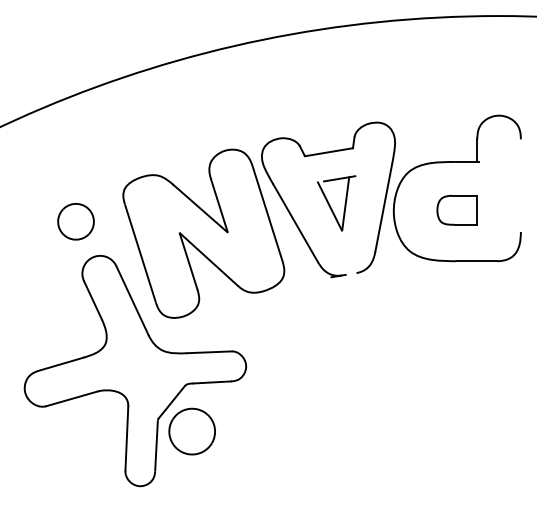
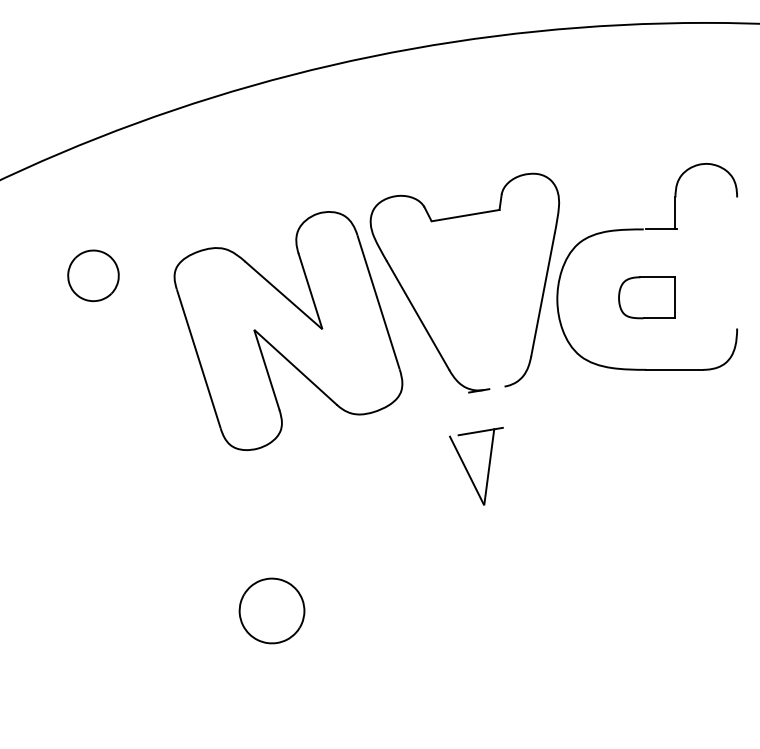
part: (330, 205) -> (467, 469), moved
part: (75, 221) -> (92, 275), moved
part: (135, 371) -> (191, 525), removed

